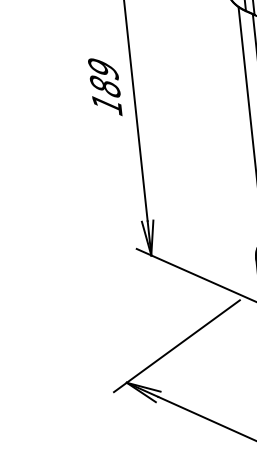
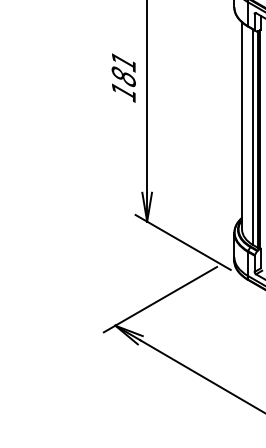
text: (103, 69) -> (123, 62), 189 -> 181

